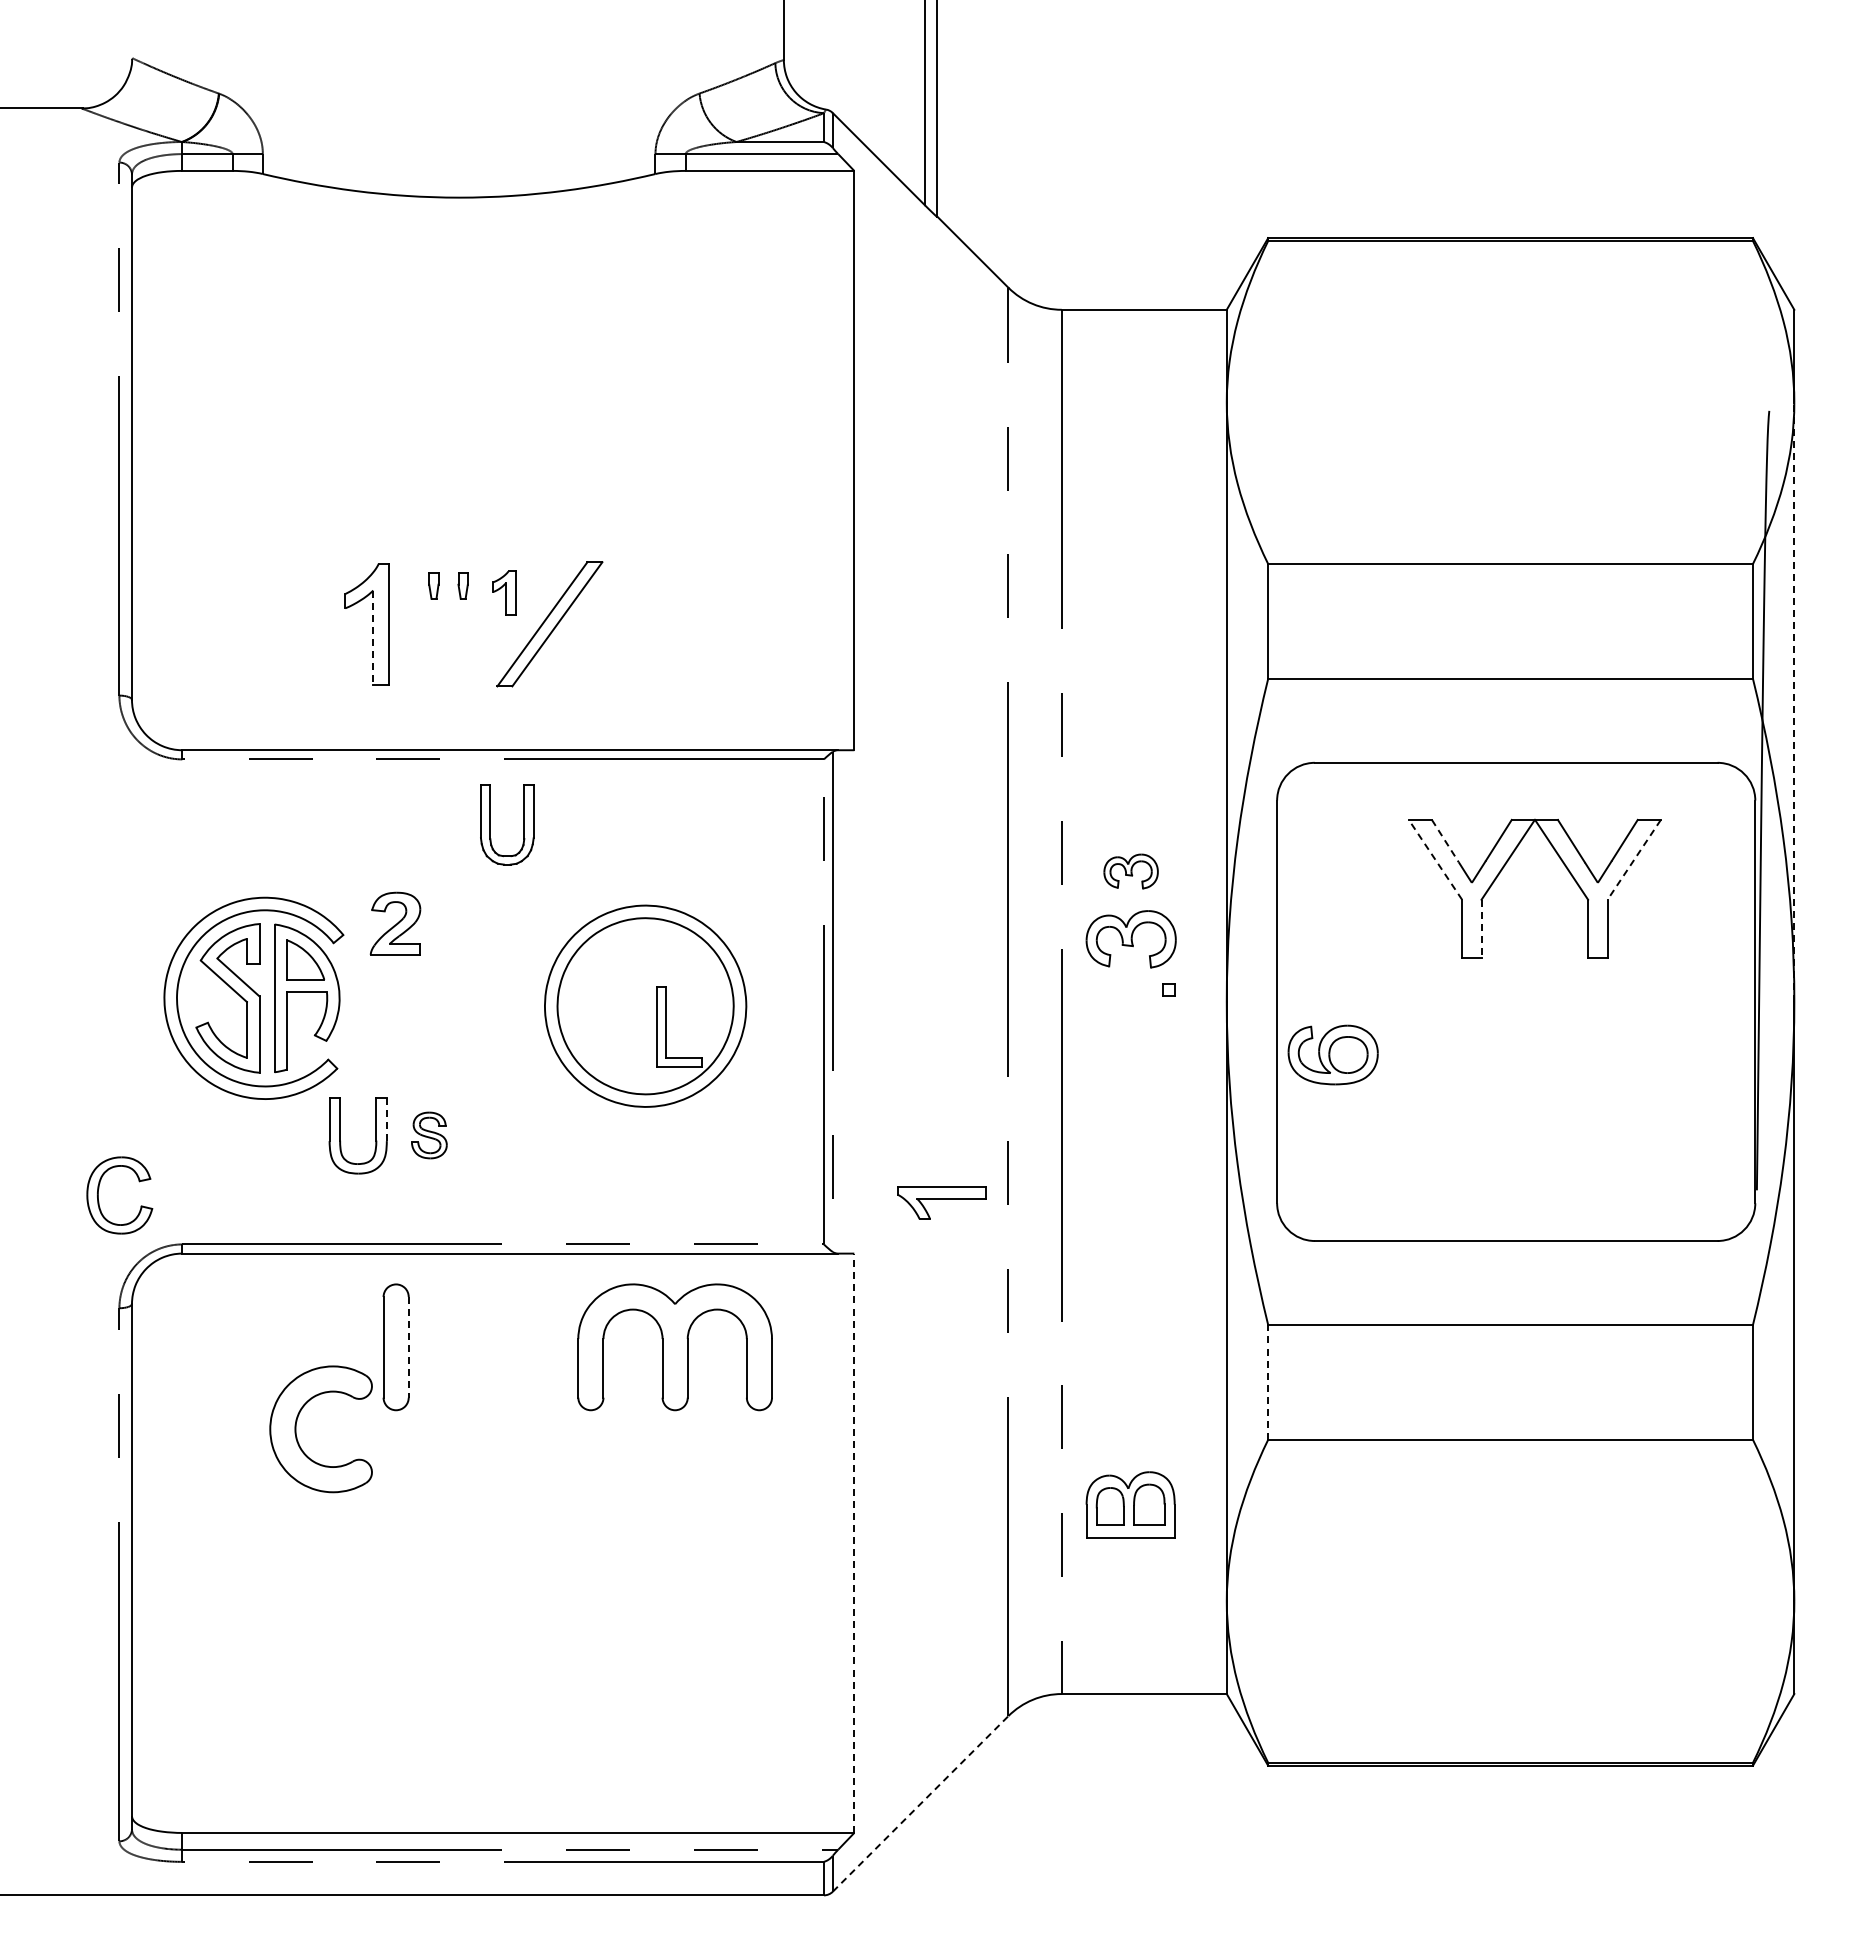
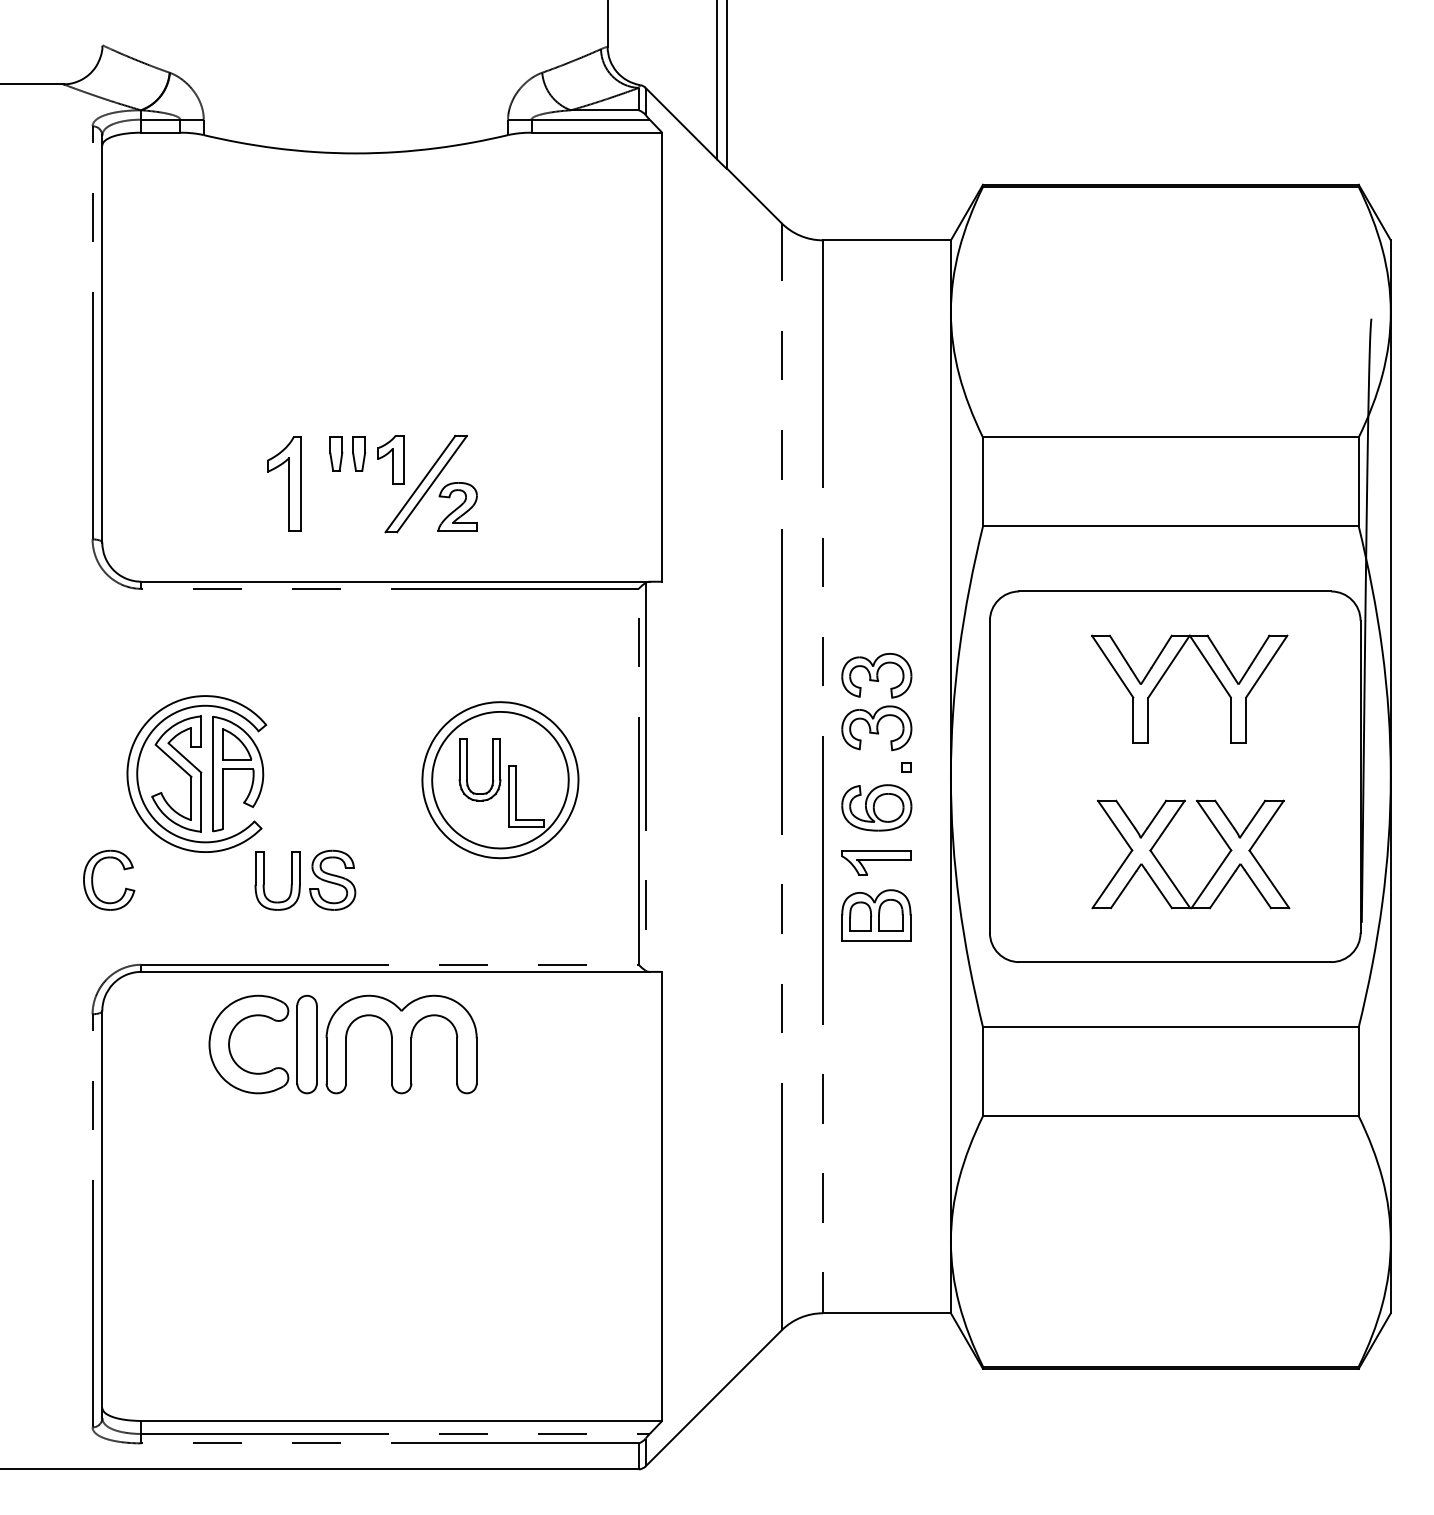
part: (433, 585) -> (336, 454), size x1.67
part: (462, 585) -> (358, 454), size x1.67
part: (504, 592) -> (391, 459), size x1.43
line: (373, 638) -> (289, 495), dashed -> solid
line: (1794, 702) -> (1390, 544), dashed -> solid
part: (523, 824) -> (492, 769), moved
line: (1445, 841) -> (1120, 652), dashed -> solid
line: (1435, 859) -> (1112, 666), dashed -> solid
line: (1634, 859) -> (1266, 666), dashed -> solid
part: (1130, 871) -> (876, 675), size x1.67
part: (395, 923) -> (457, 506), moved
line: (1481, 929) -> (1148, 720), dashed -> solid
part: (1332, 1054) -> (876, 807), moved
line: (386, 1120) -> (299, 868), dashed -> solid
part: (1566, 1126) -> (1214, 873), added
part: (429, 1135) -> (332, 880), size x1.67
part: (99, 1201) -> (93, 885), moved
part: (941, 1202) -> (876, 862), moved
line: (408, 1347) -> (316, 1044), dashed -> solid
part: (674, 1347) -> (401, 1044), moved
line: (1268, 1381) -> (983, 1071), dashed -> solid
part: (296, 1429) -> (229, 1044), moved
part: (1130, 1504) -> (876, 915), moved
line: (854, 1543) -> (662, 1196), dashed -> solid
line: (920, 1803) -> (713, 1398), dashed -> solid

